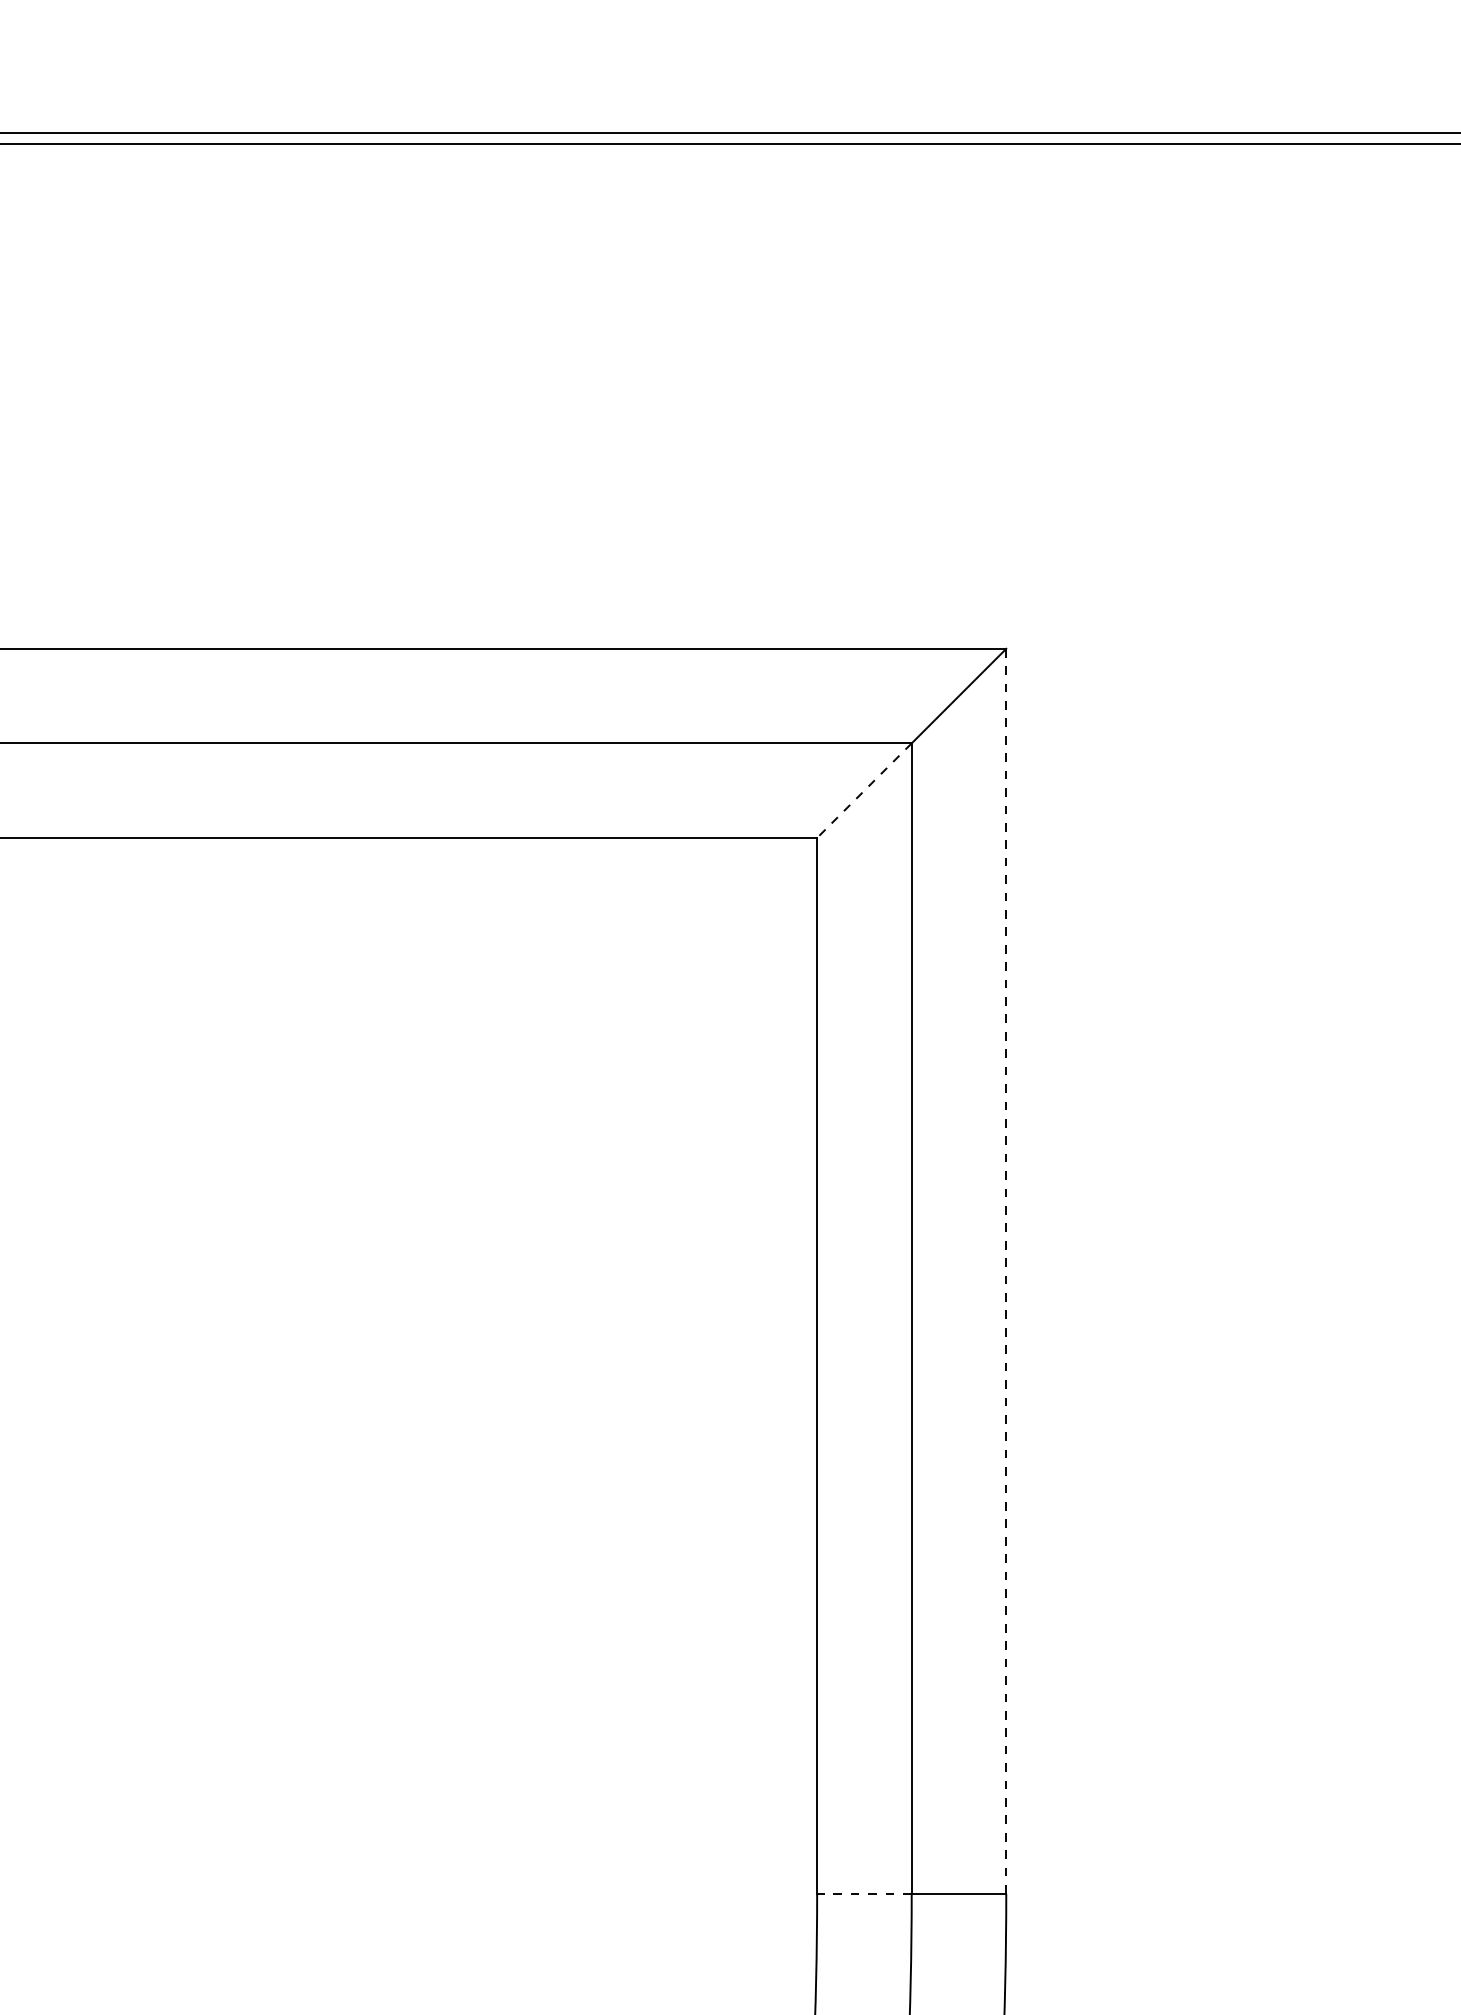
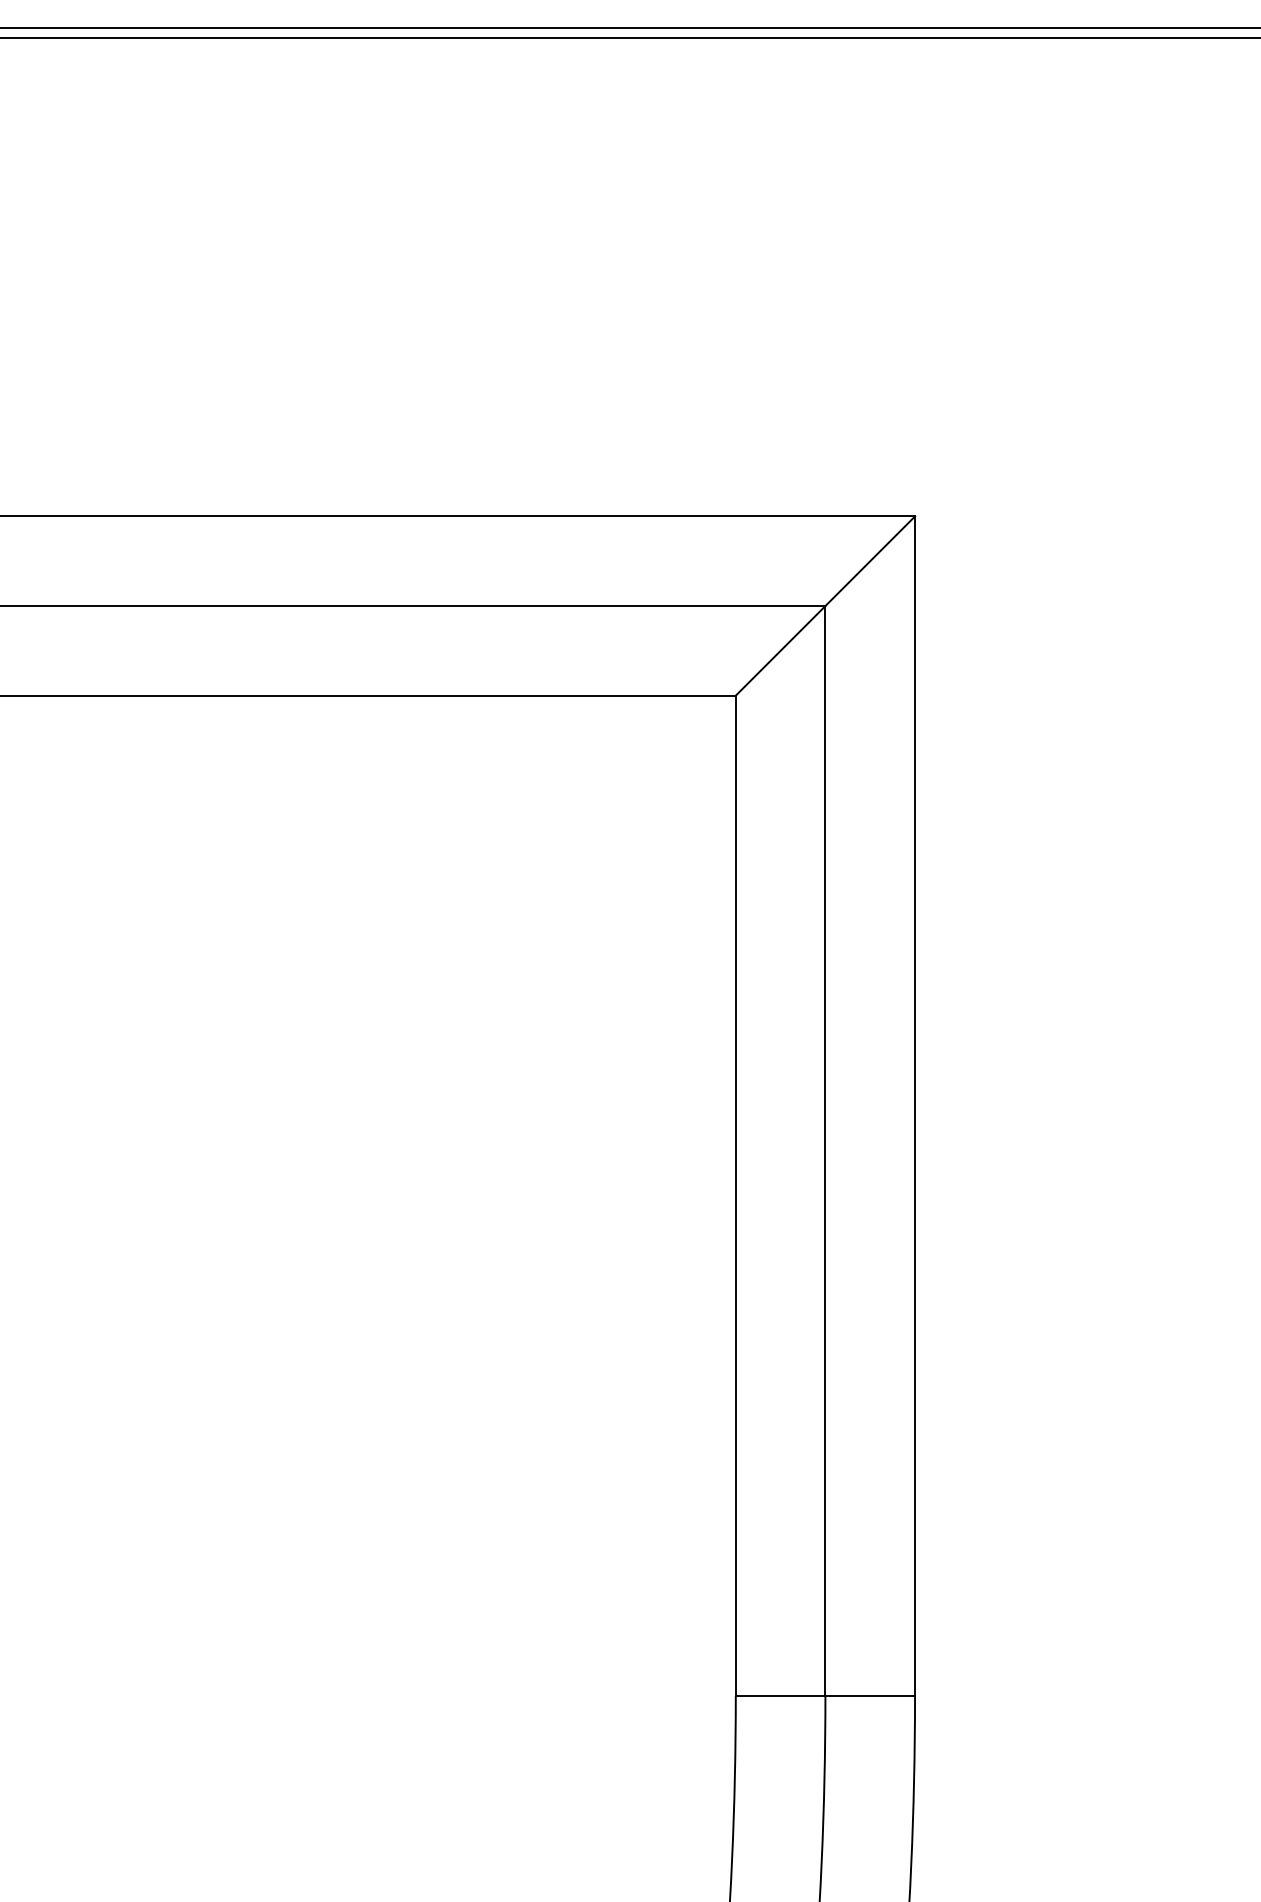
line: (864, 790) -> (780, 650), dashed -> solid
line: (1006, 1271) -> (915, 1106), dashed -> solid
line: (863, 1893) -> (779, 1695), dashed -> solid

